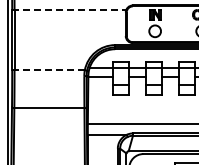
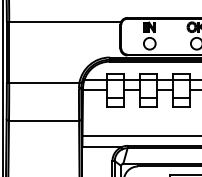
line: (69, 10) -> (64, 22), dashed -> solid
line: (48, 70) -> (43, 82), dashed -> solid

